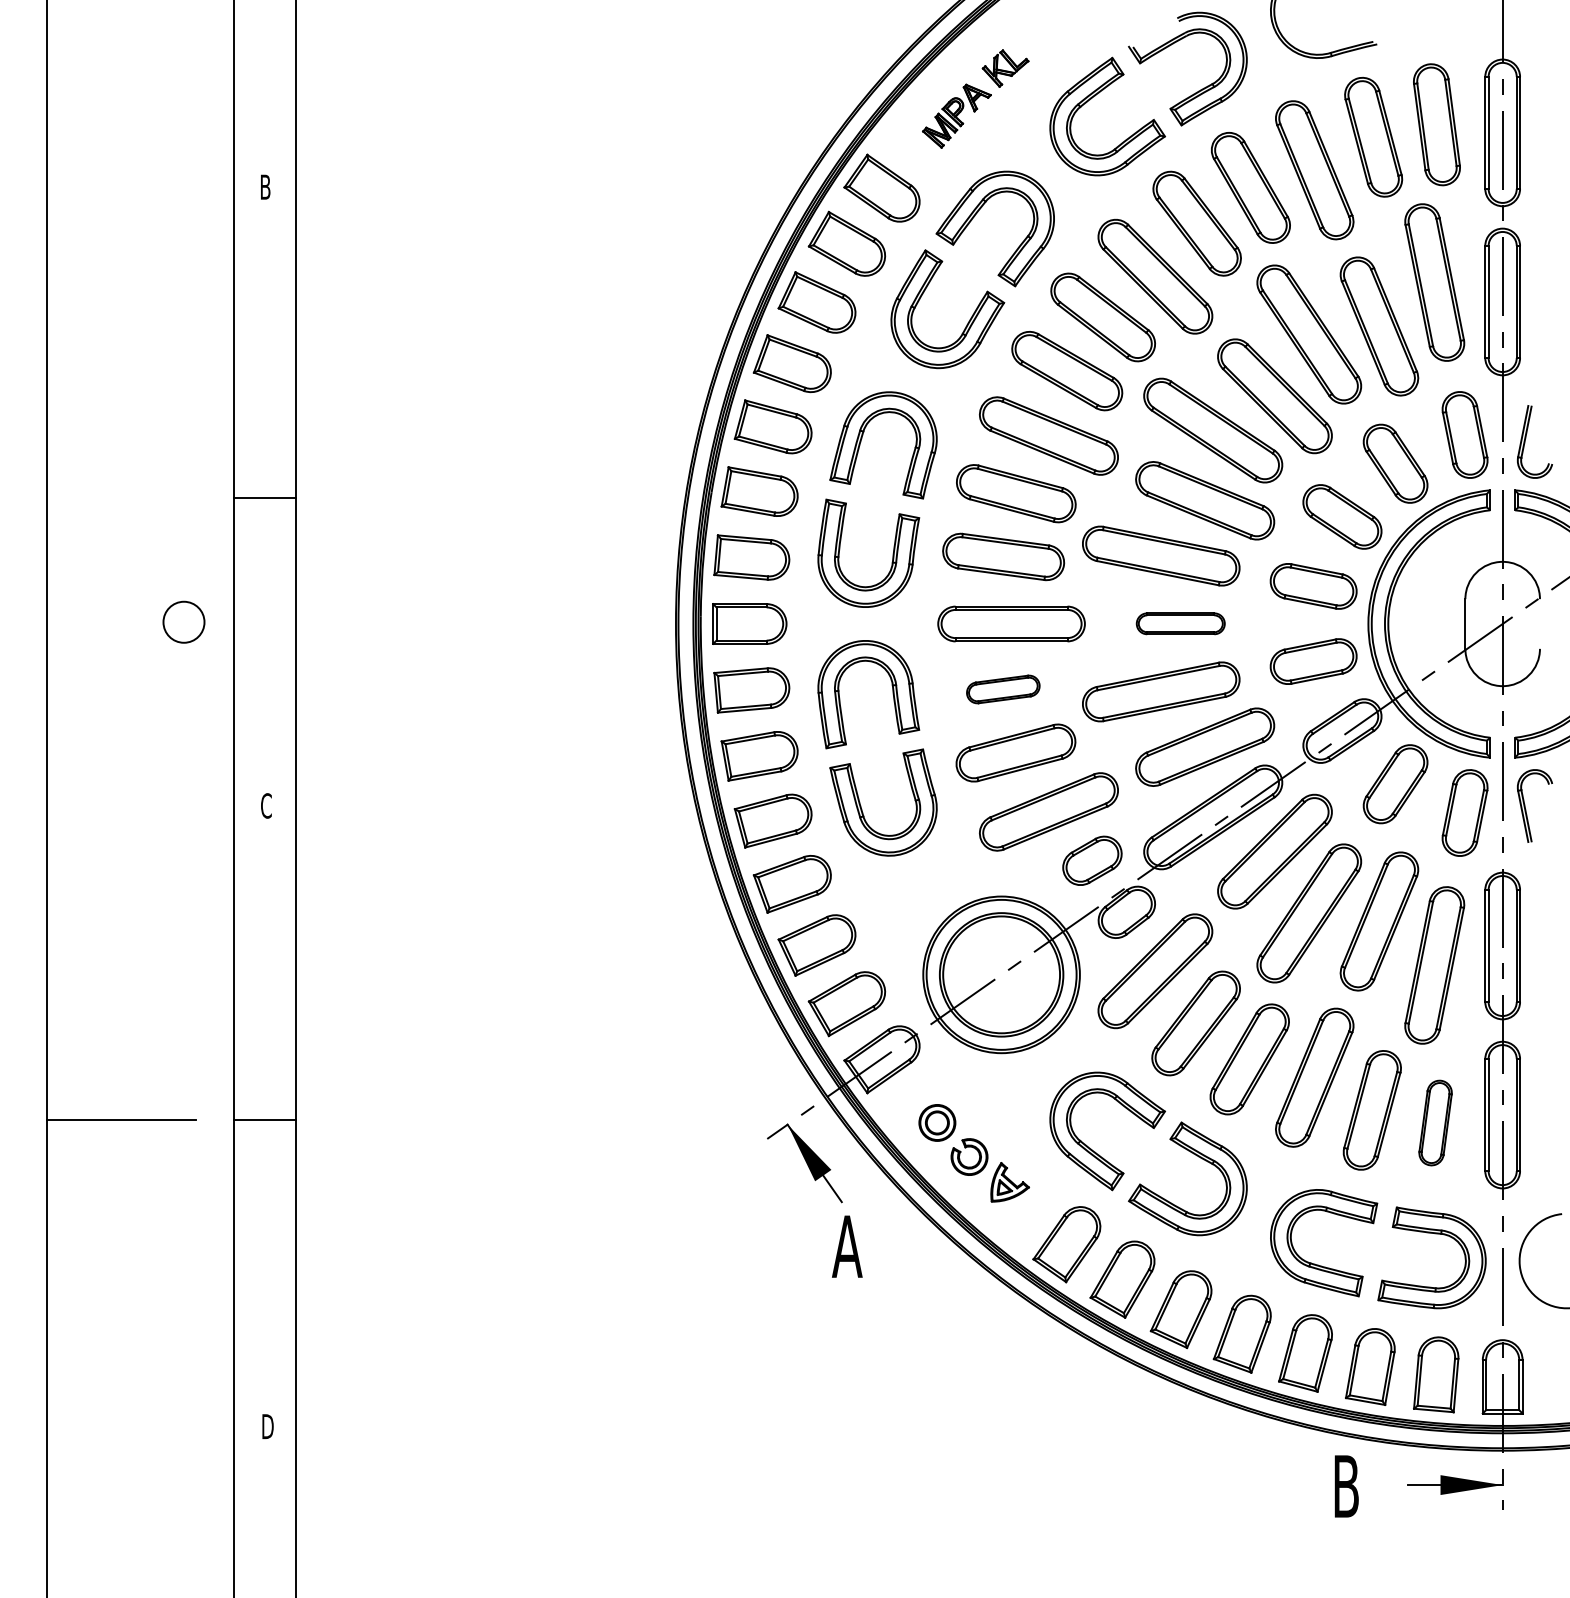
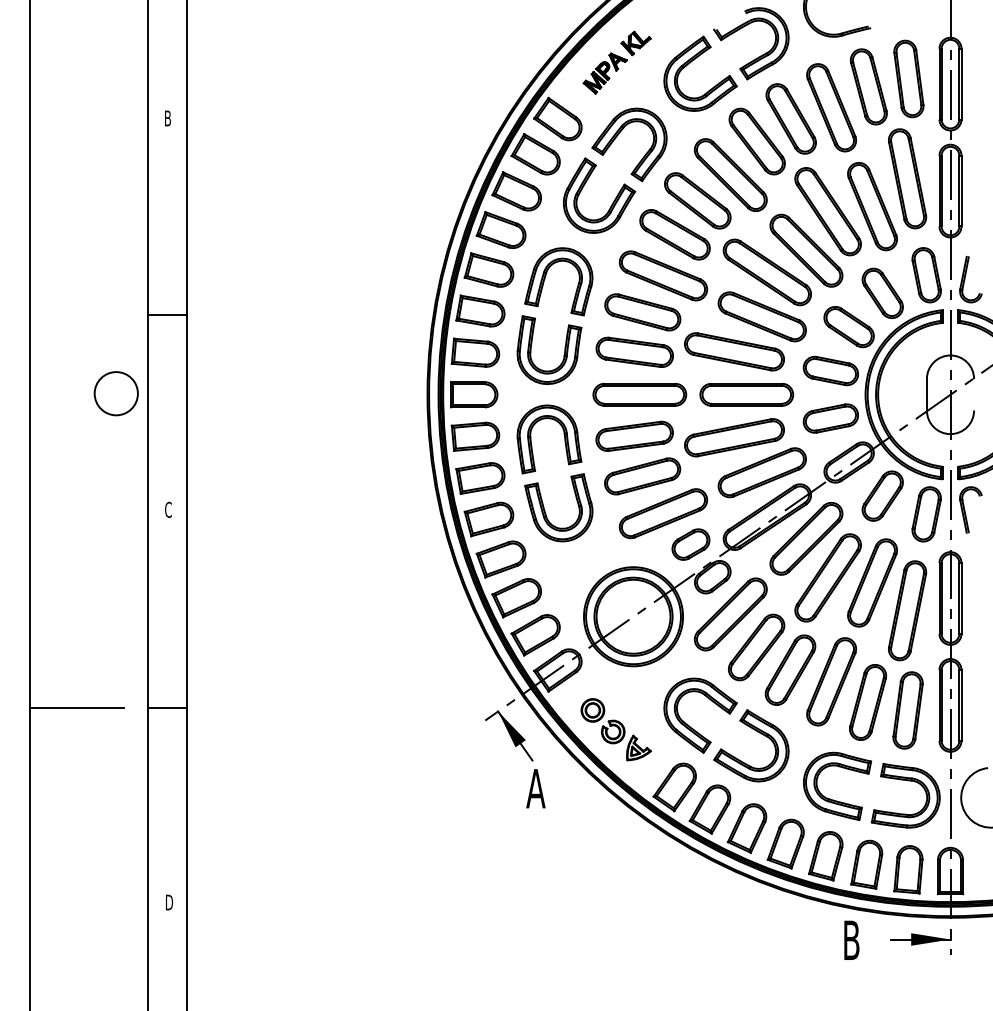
circle: (182, 621) -> (115, 393), size x1.67
part: (1180, 623) -> (746, 394), size x1.67
part: (1003, 688) -> (634, 435), size x1.67
part: (1434, 1123) -> (907, 710), size x1.43

